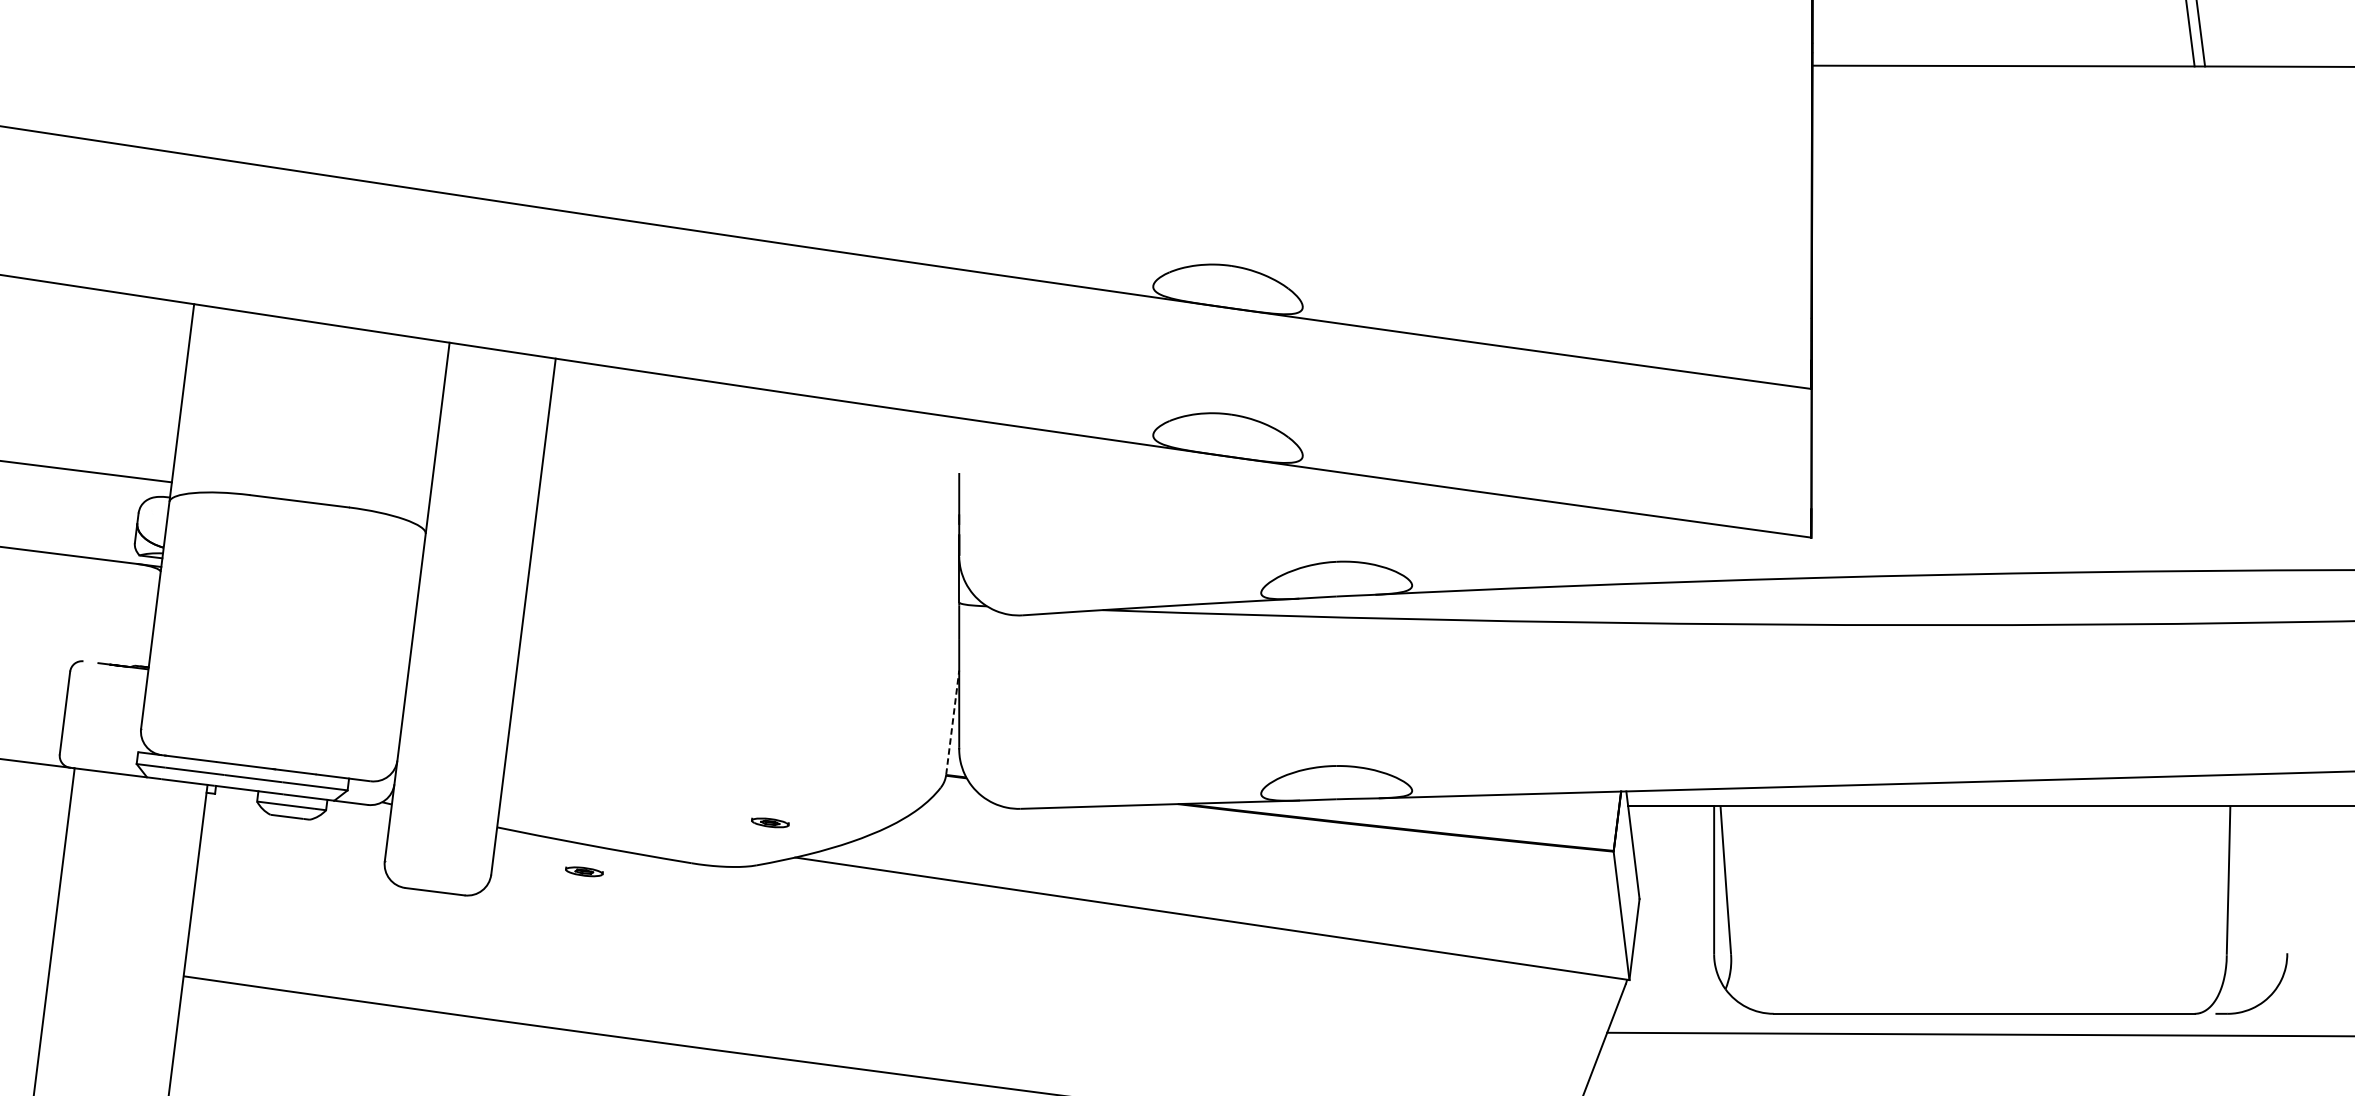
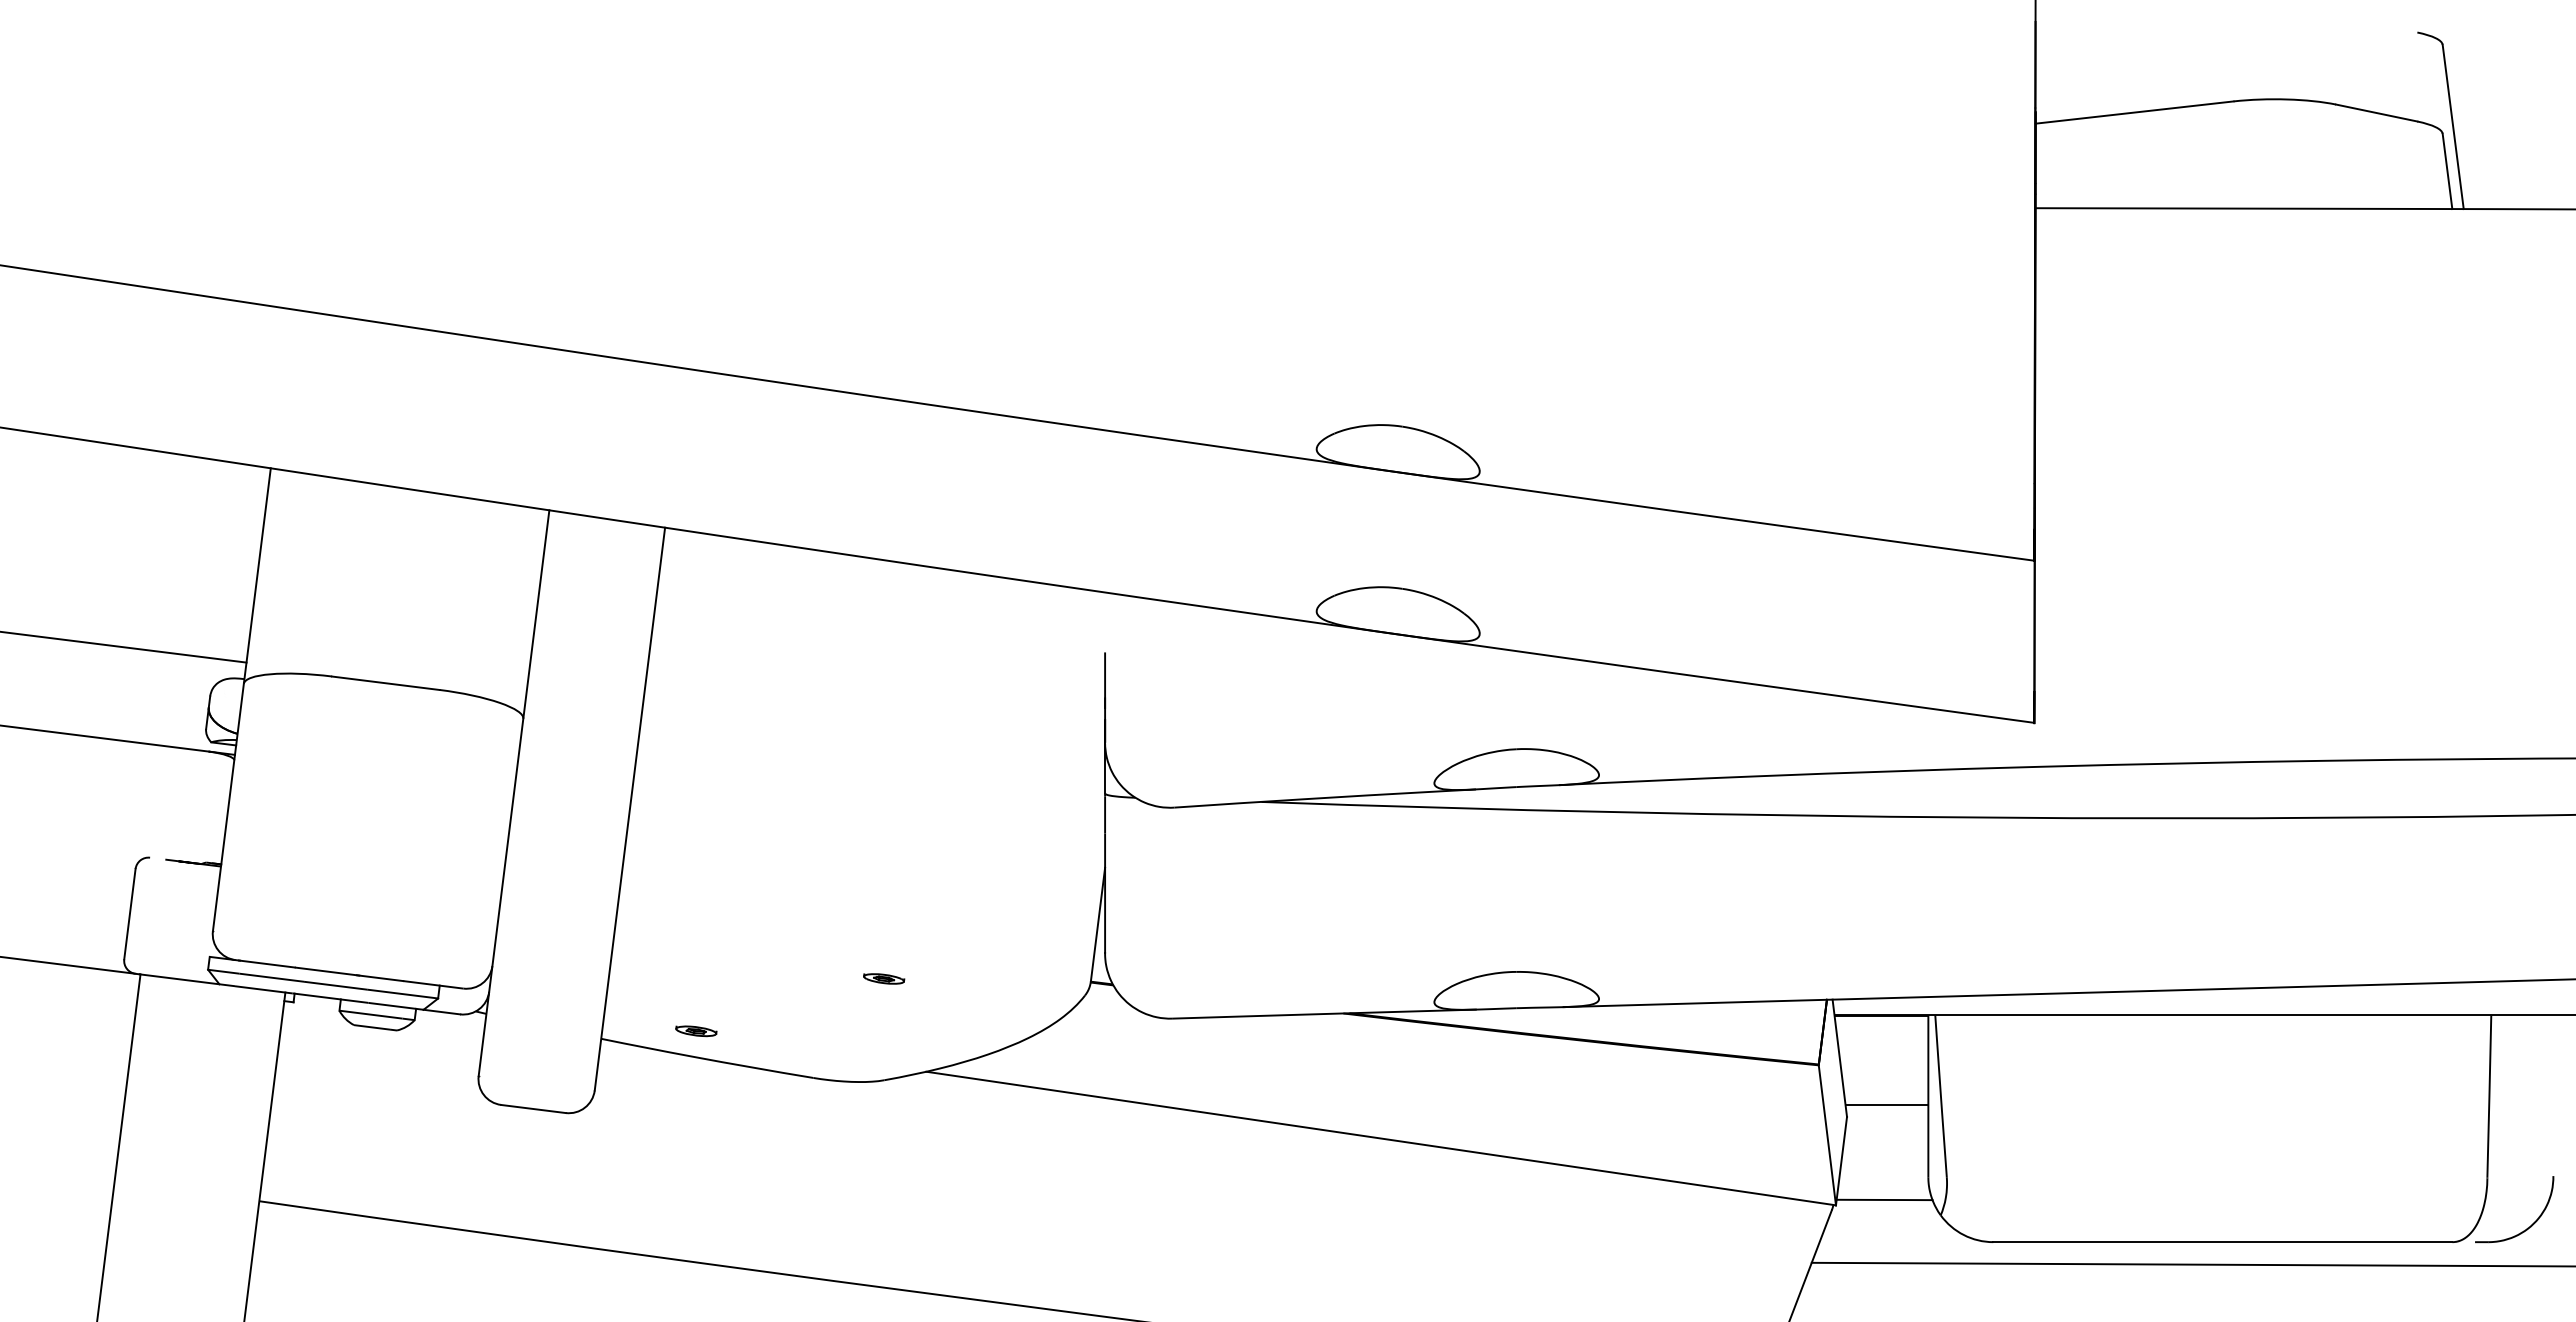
line: (953, 722) -> (1098, 924), dashed -> solid
part: (770, 822) -> (884, 978), moved
part: (584, 872) -> (696, 1031), moved
line: (1675, 888) -> (1886, 1105), added
line: (1673, 974) -> (1884, 1199), added

